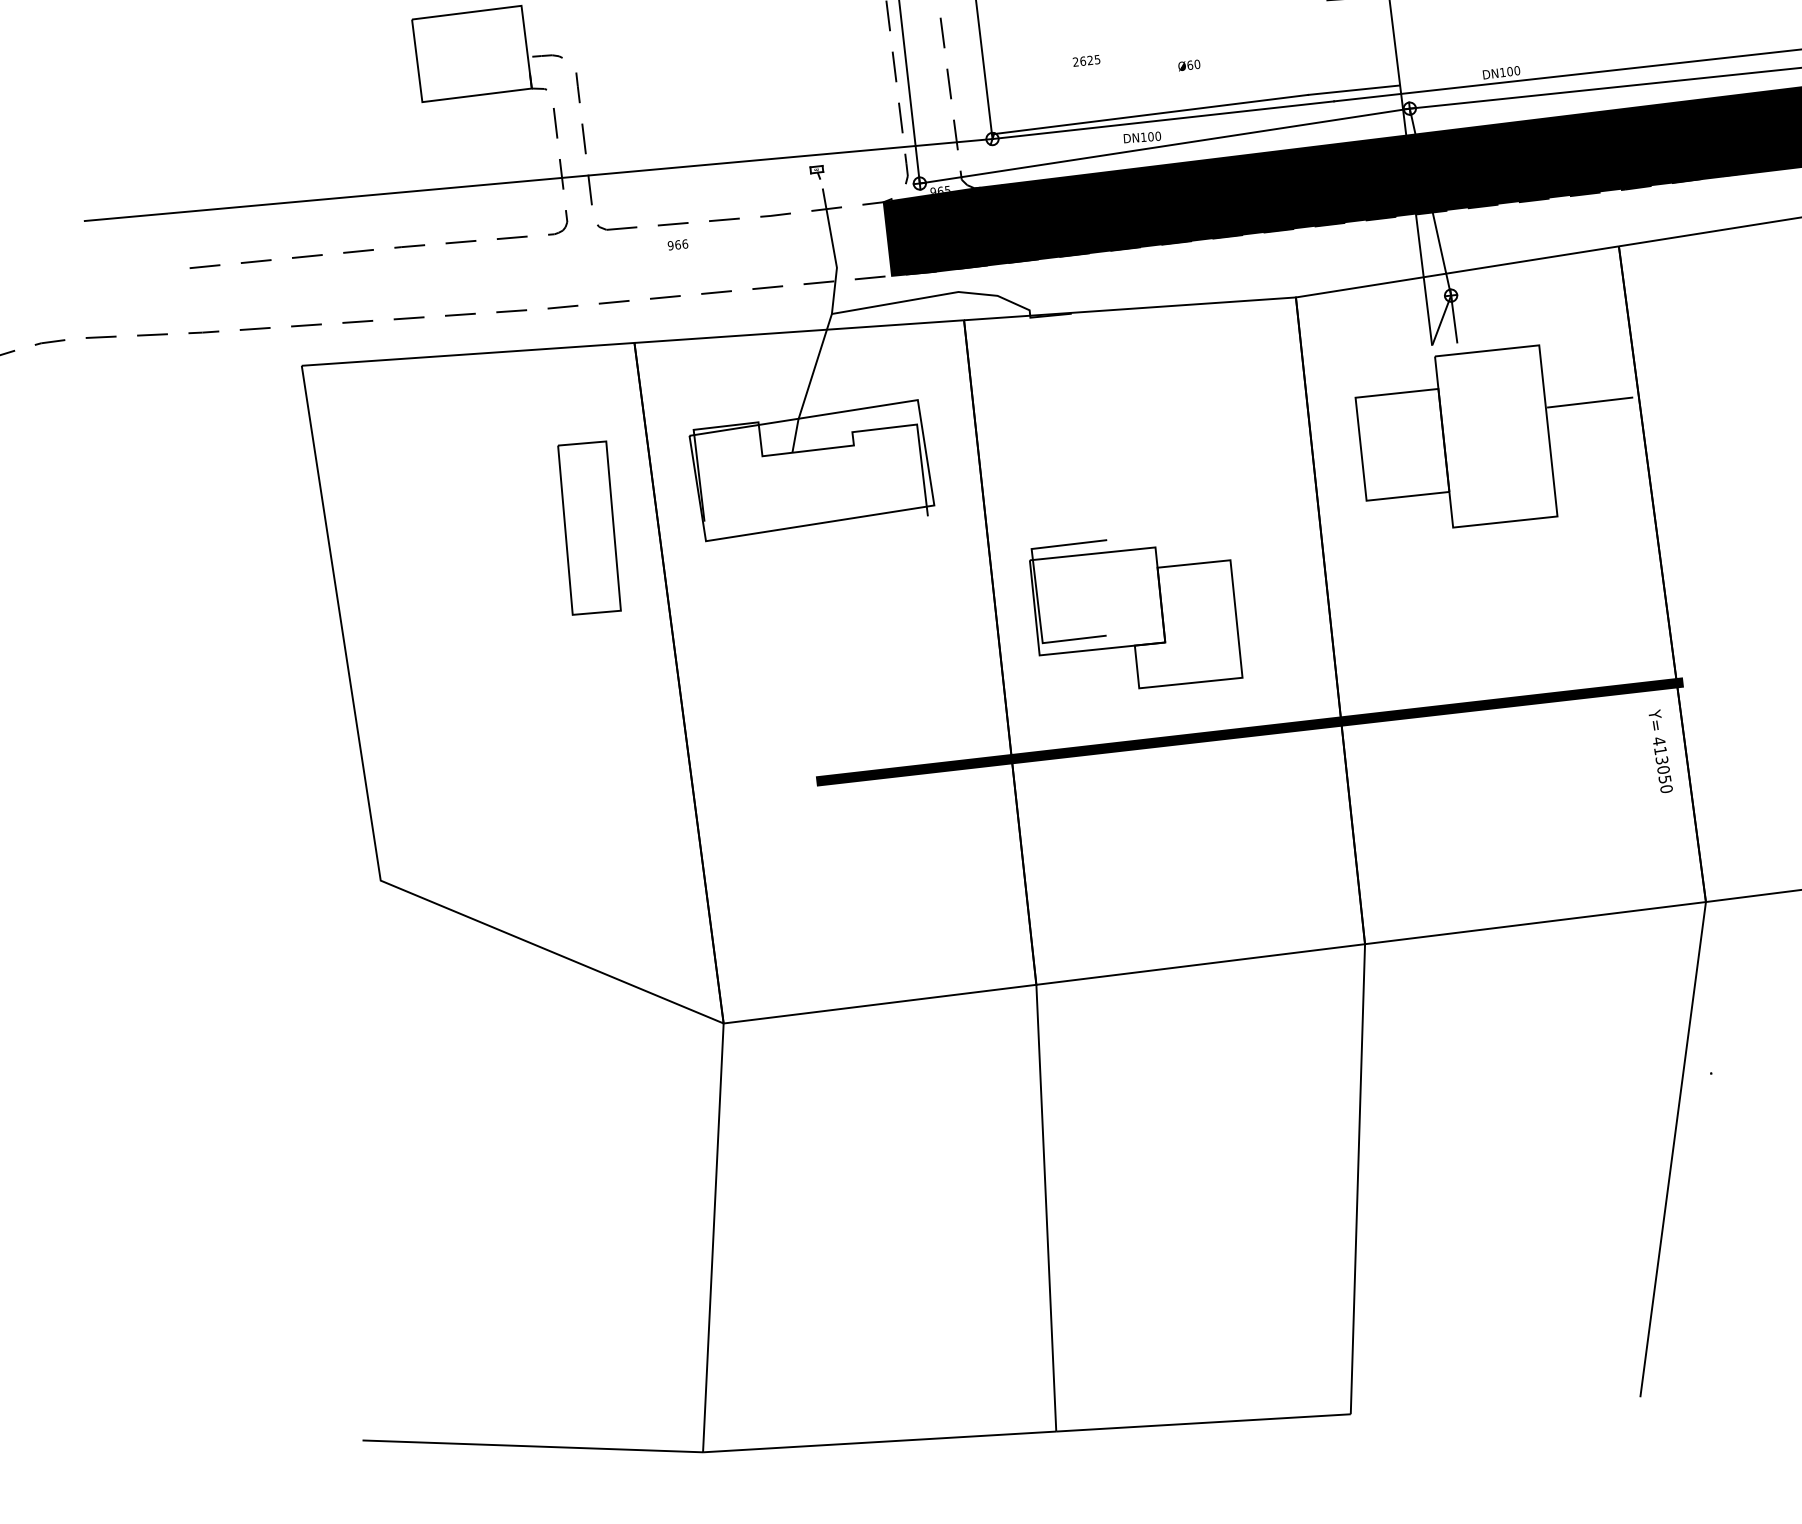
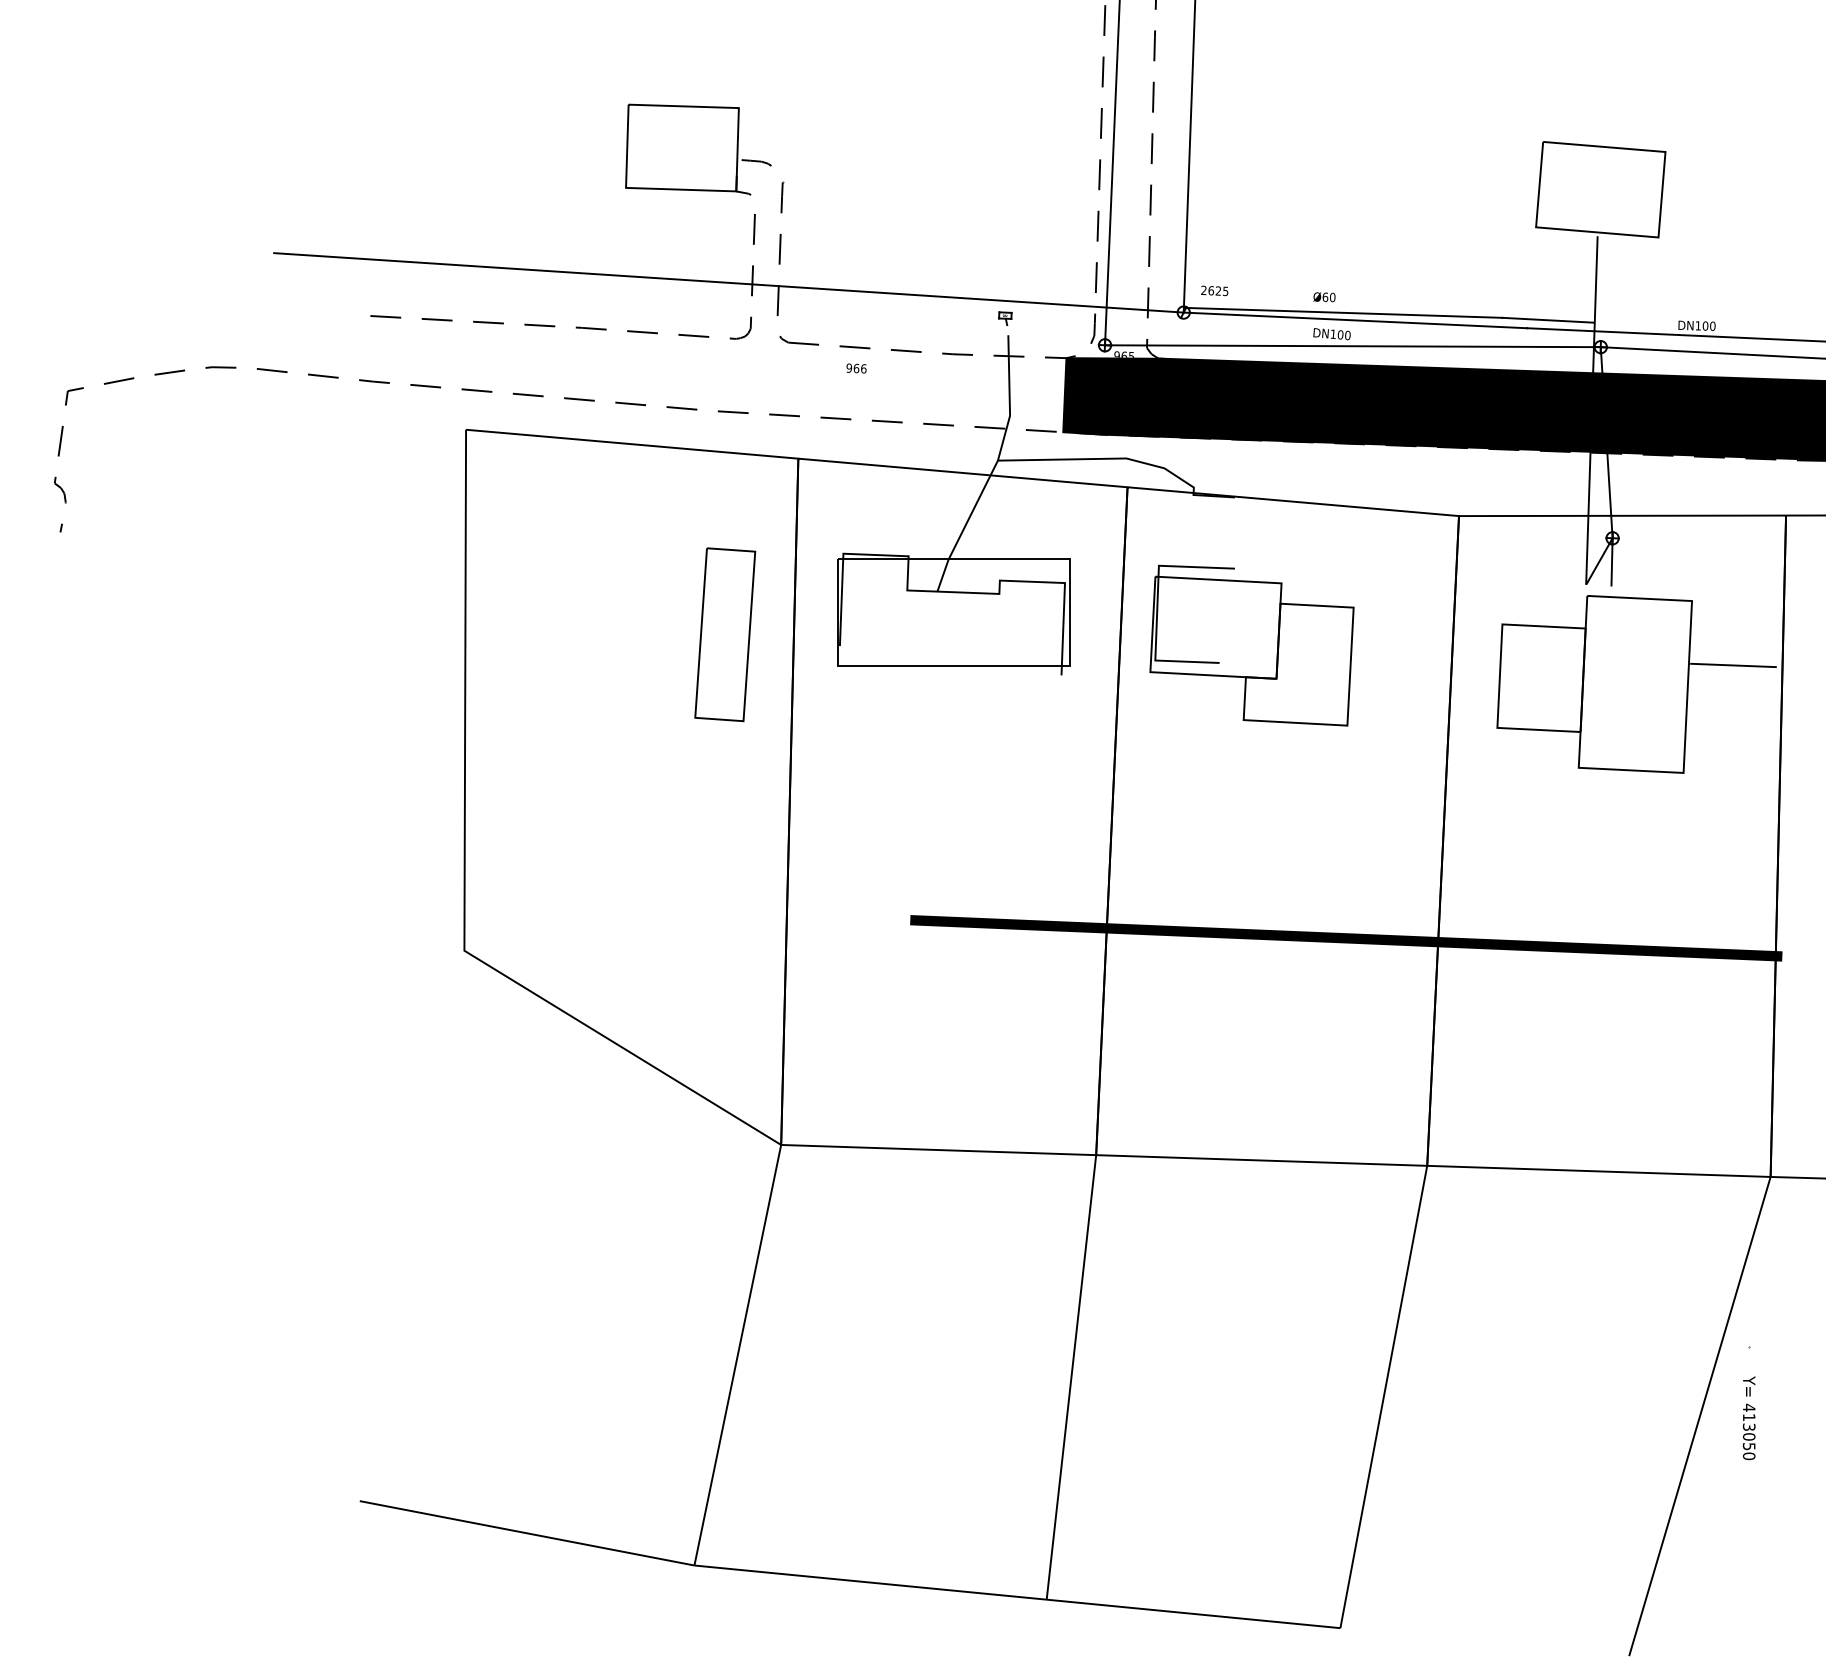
text: (1086, 60) -> (1214, 290), moved
text: (1189, 65) -> (1324, 297), moved
part: (1135, 613) -> (1251, 645), moved
text: (1660, 751) -> (1748, 1418), moved

